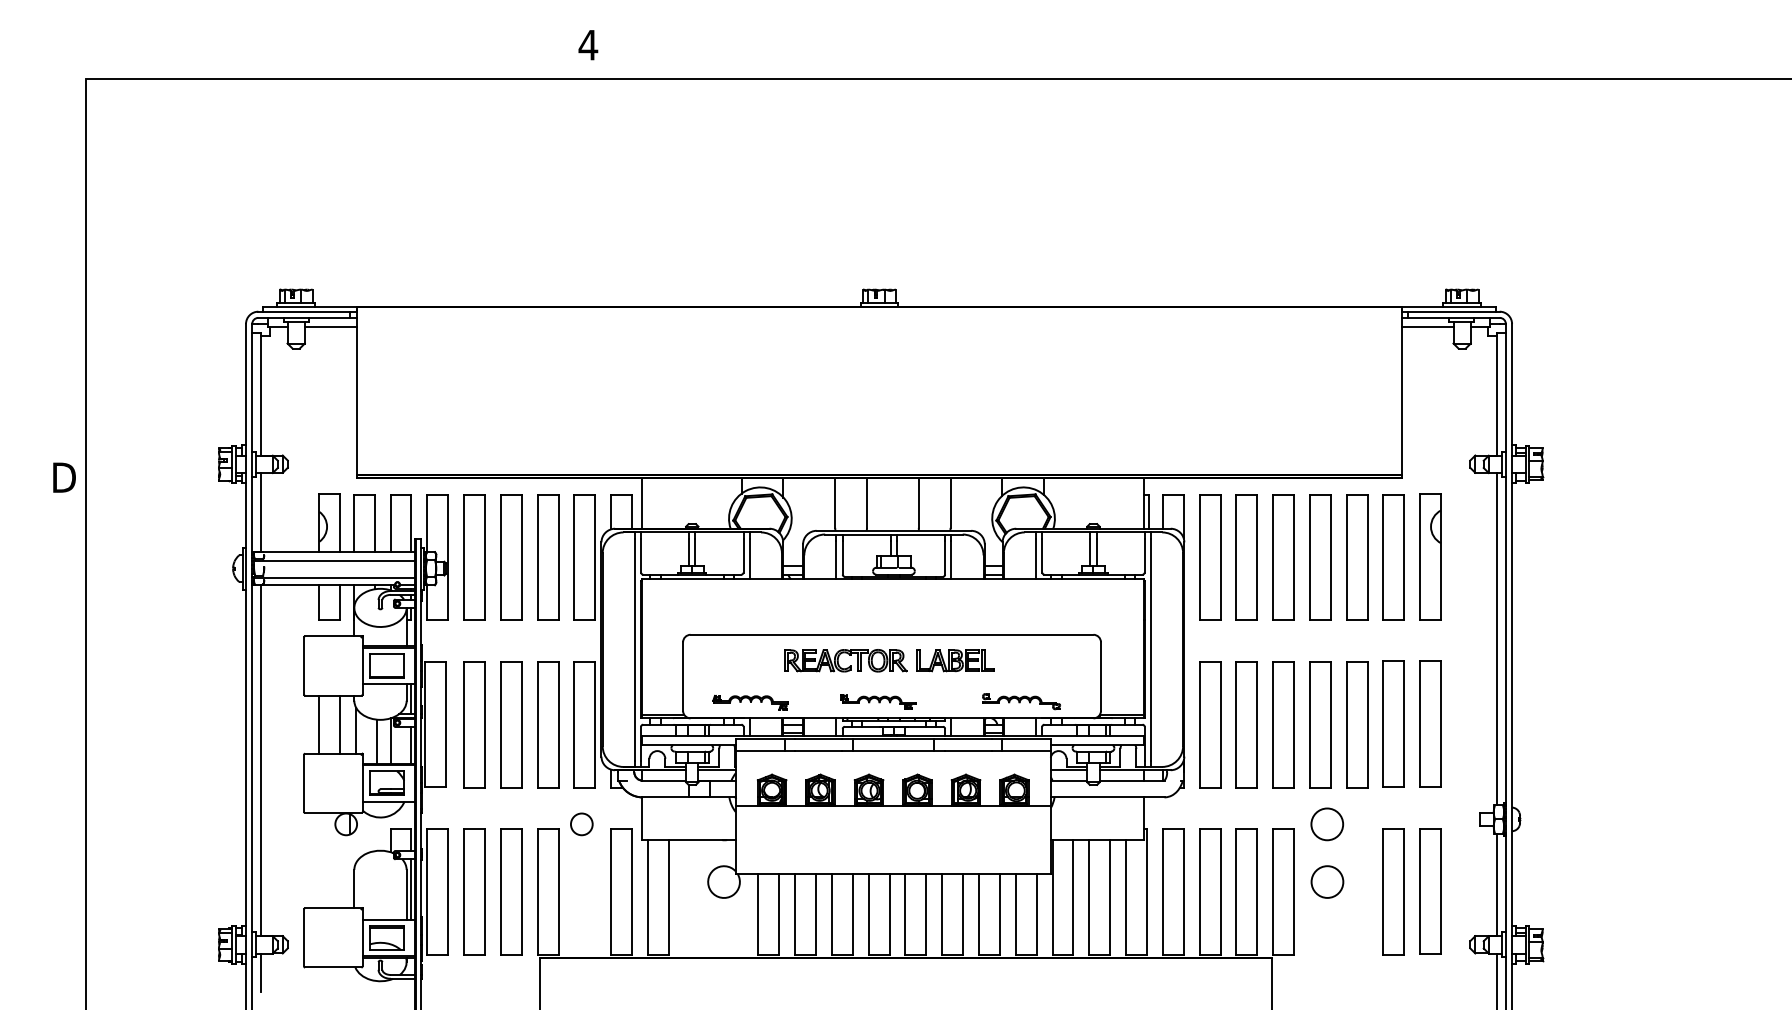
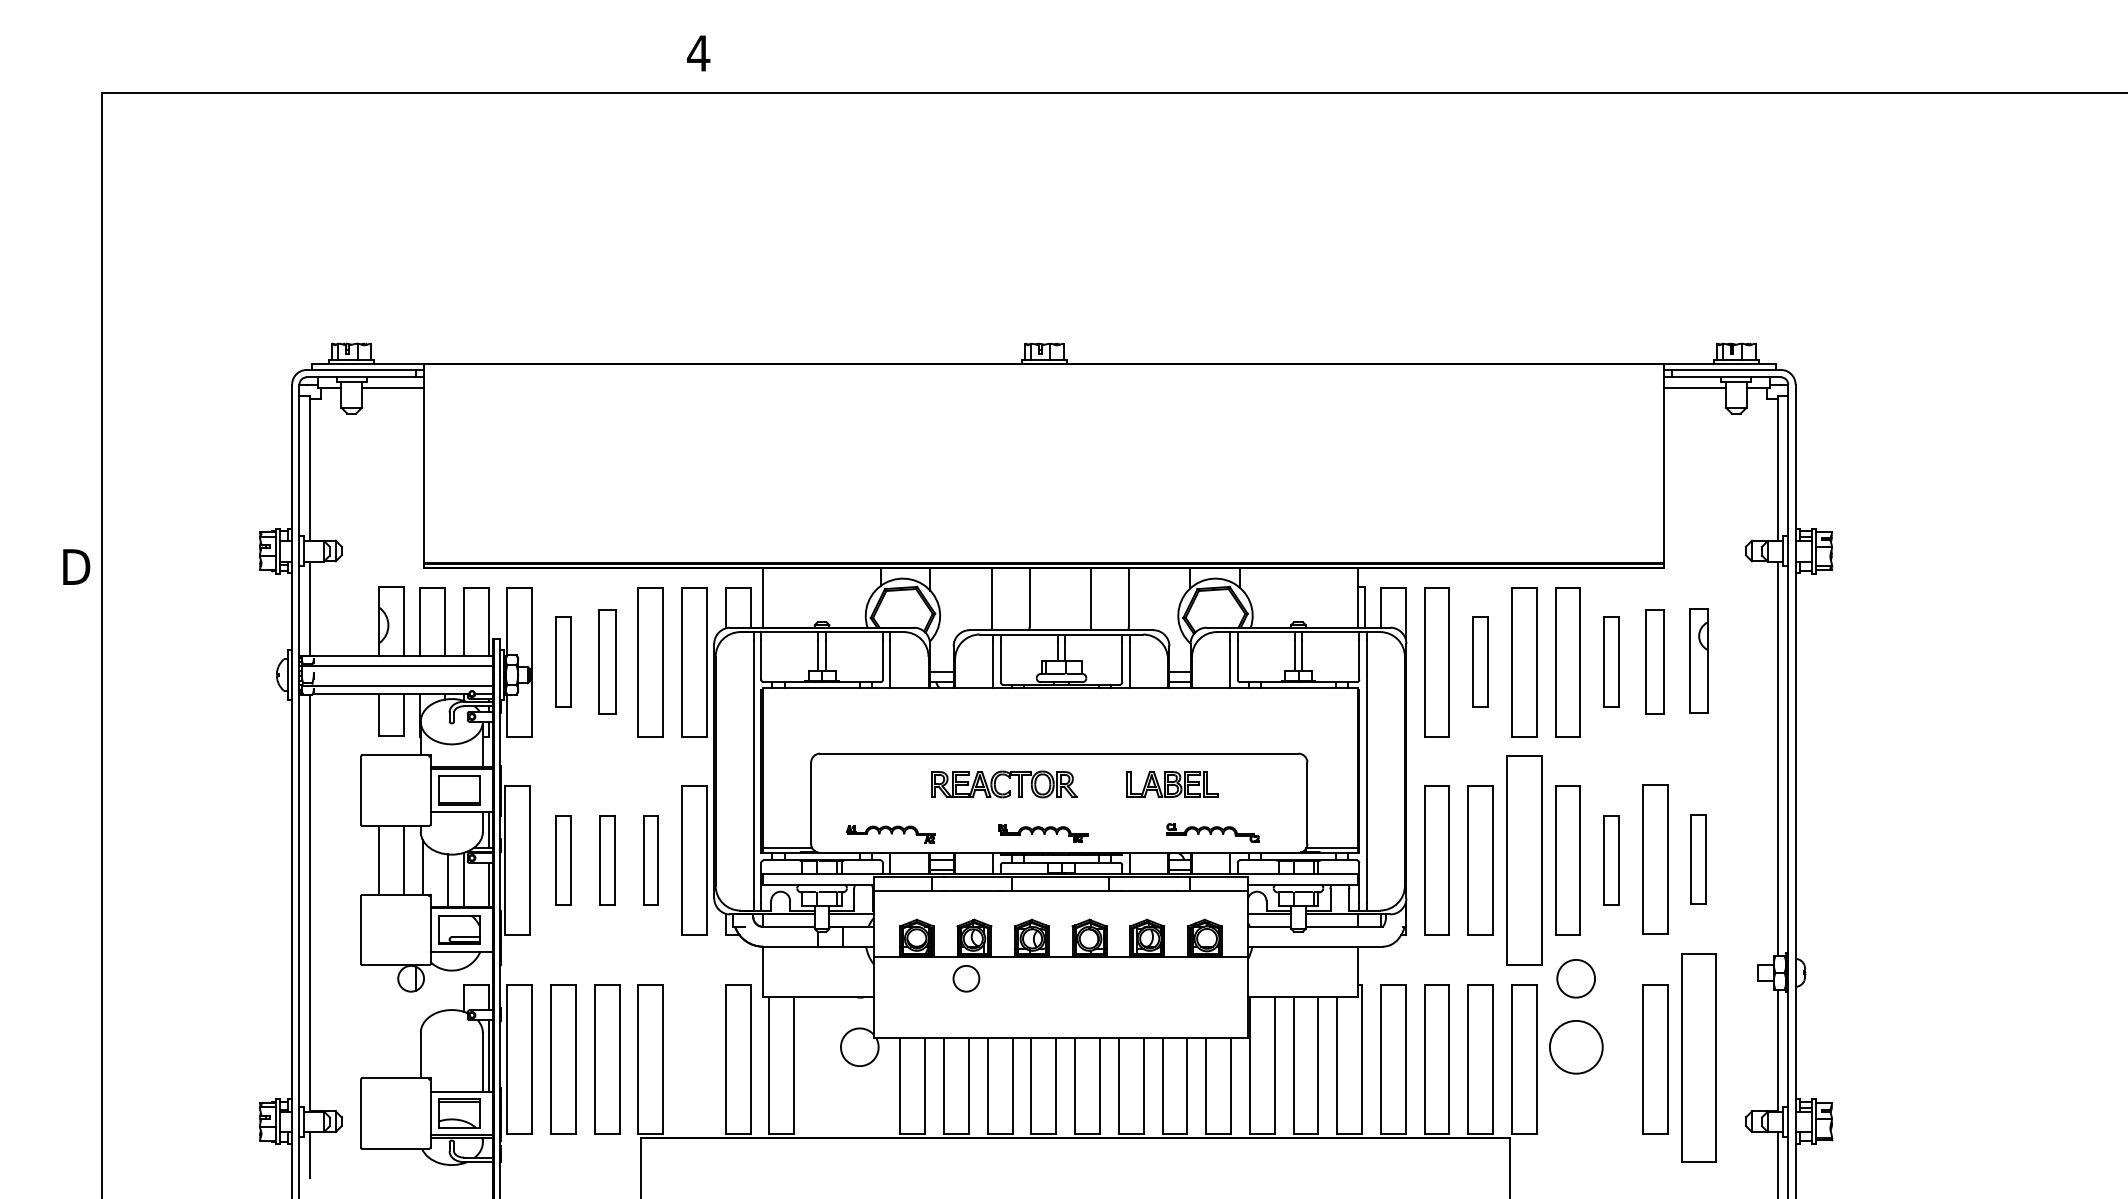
part: (1430, 556) -> (1698, 660), size x0.7
part: (474, 557) -> (563, 661), size x0.6
part: (511, 557) -> (607, 661), size x0.7
part: (1246, 557) -> (1480, 661), size x0.6
part: (1357, 557) -> (1612, 661), size x0.6
part: (1393, 557) -> (1654, 661), size x0.7
part: (955, 660) -> (1172, 784), moved
part: (1430, 723) -> (1698, 858), size x0.6
part: (474, 724) -> (563, 860), size x0.6
part: (511, 724) -> (607, 860), size x0.6
part: (548, 724) -> (651, 860), size x0.6
part: (1283, 724) -> (1524, 860), size x1.4
part: (1357, 724) -> (1612, 860), size x0.6
circle: (581, 824) -> (966, 978), moved
circle: (1327, 881) -> (1576, 1046), size x1.4
part: (1430, 891) -> (1698, 1058), size x1.4

